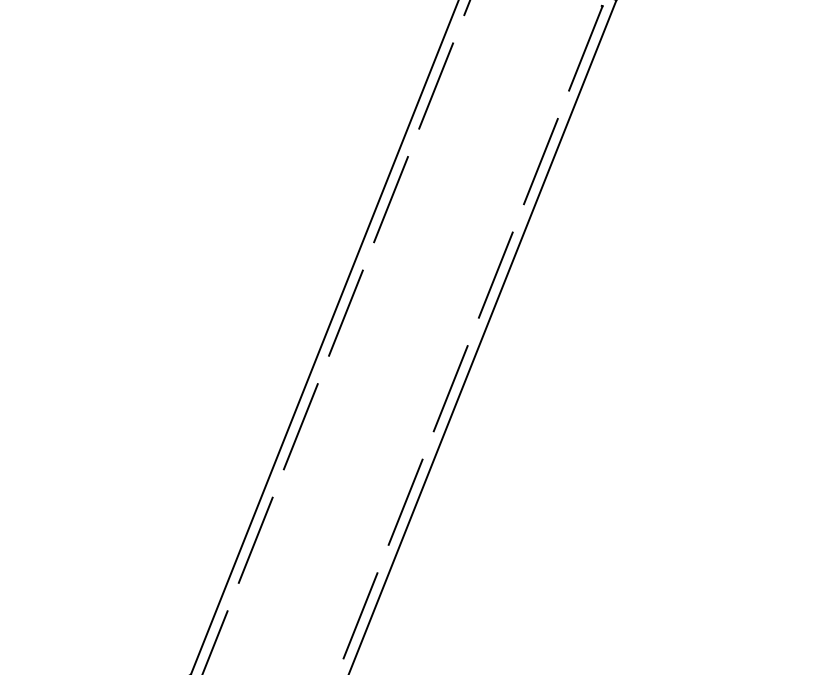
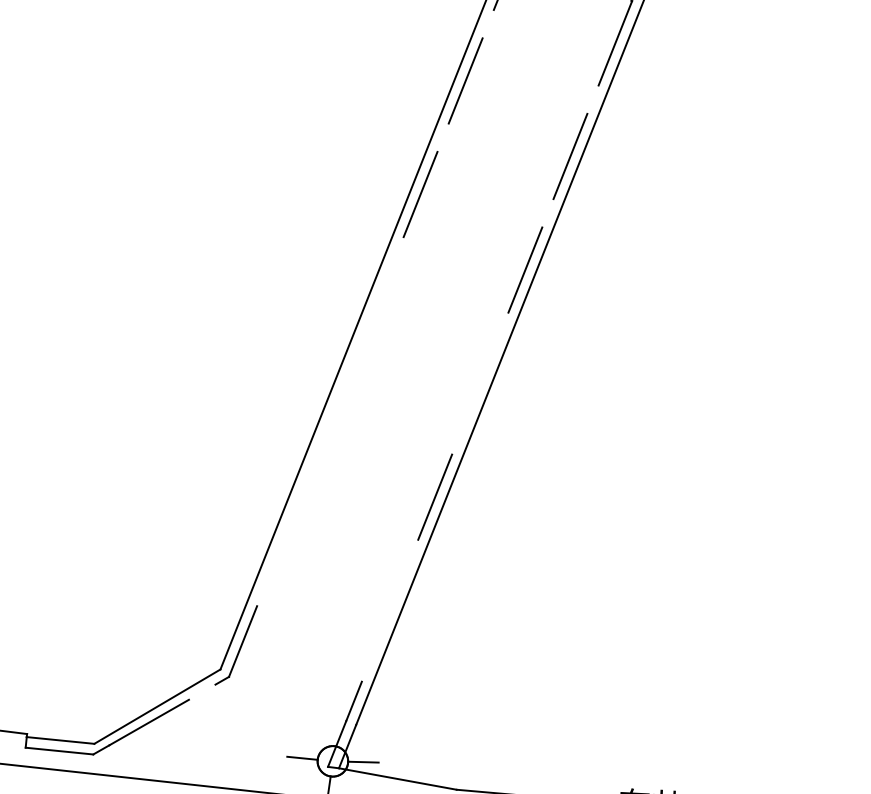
line: (345, 312) -> (375, 307), removed
line: (450, 388) -> (480, 383), removed
line: (300, 426) -> (330, 421), removed
line: (255, 539) -> (285, 534), removed
line: (359, 615) -> (389, 610), removed

